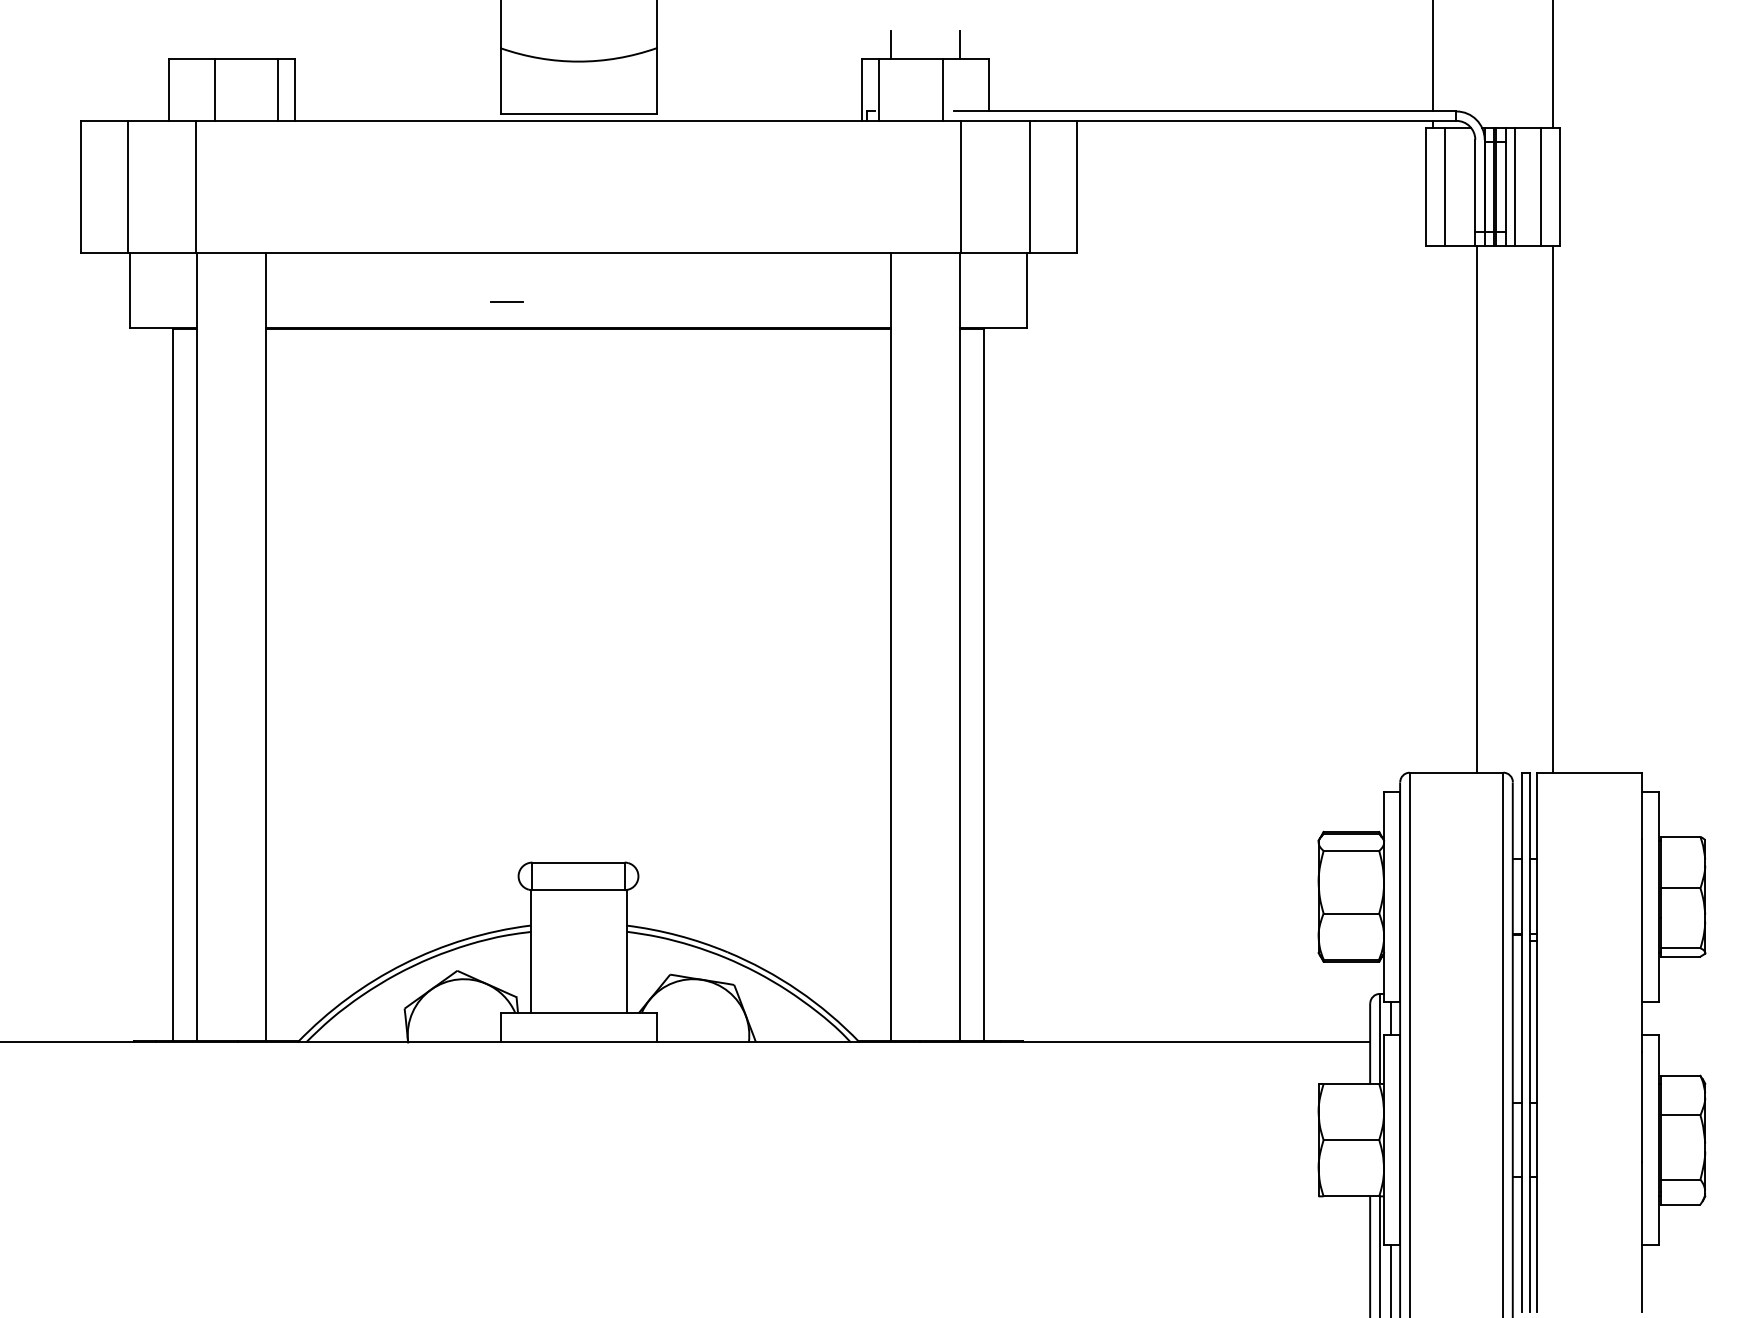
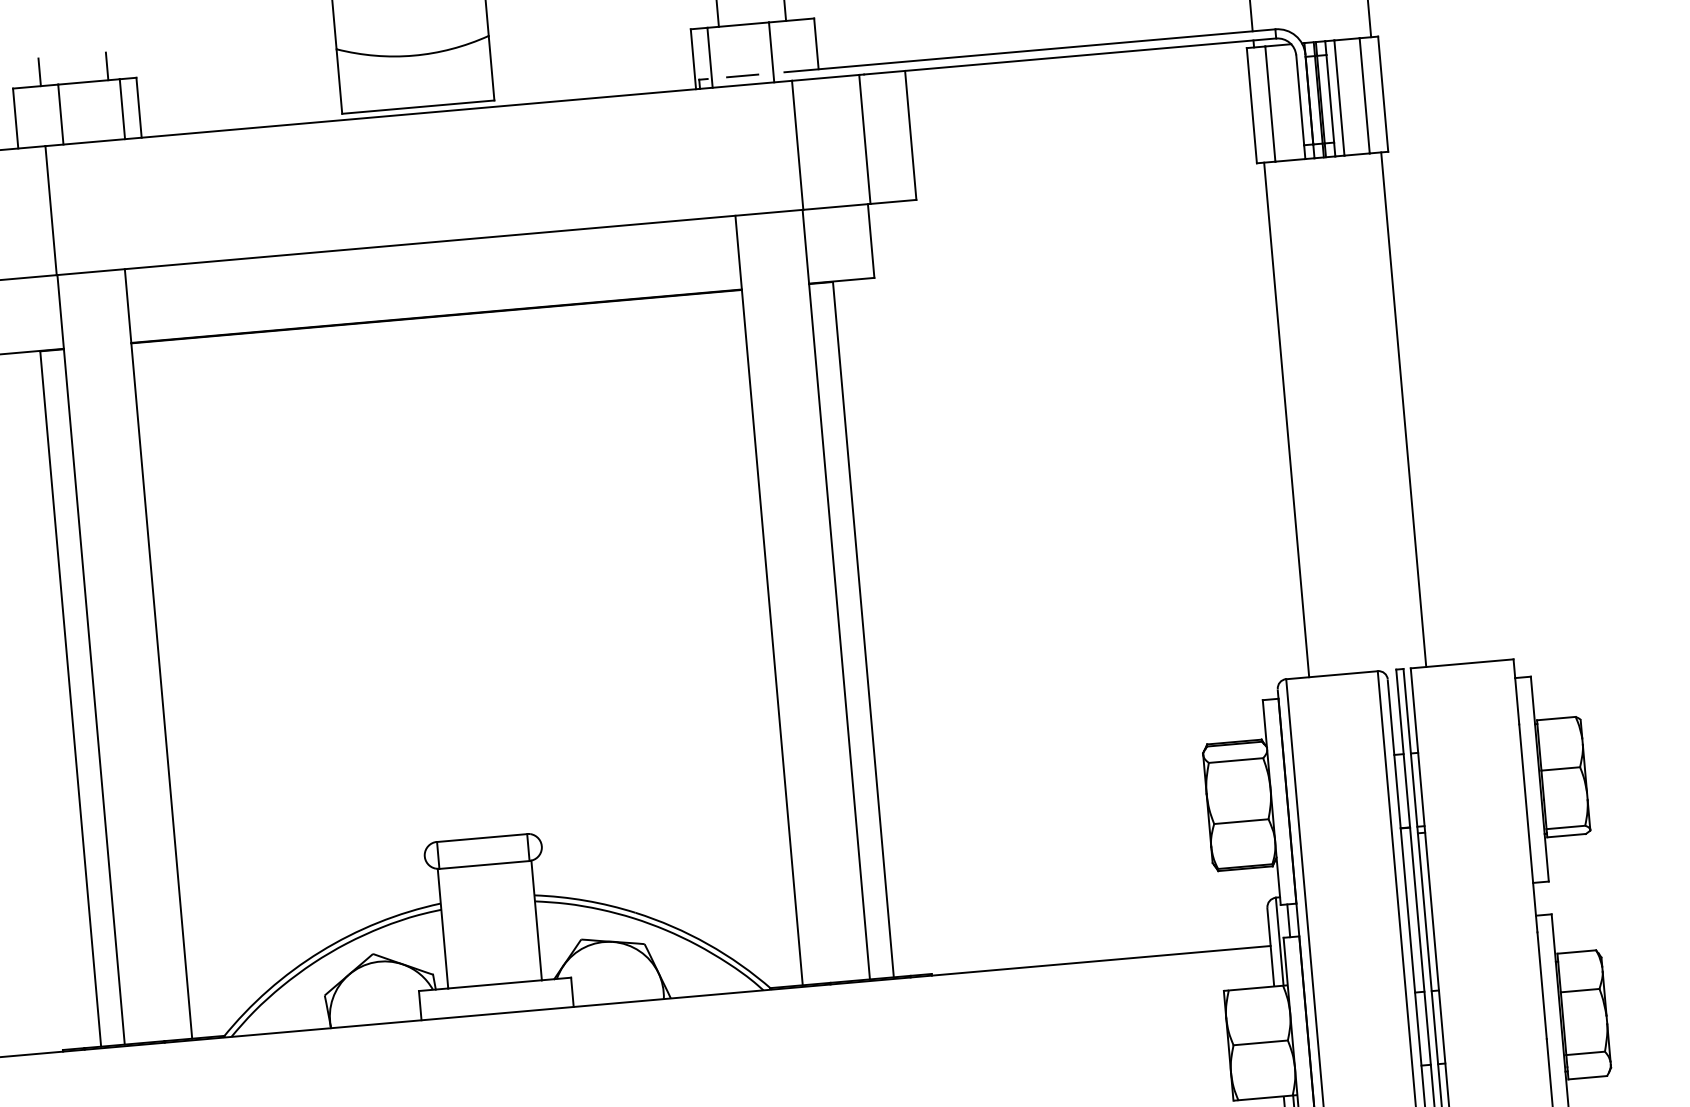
line: (197, 45) -> (40, 72), added
line: (266, 45) -> (107, 66), added
line: (506, 301) -> (742, 75), moved
line: (1477, 508) -> (1286, 419), moved

